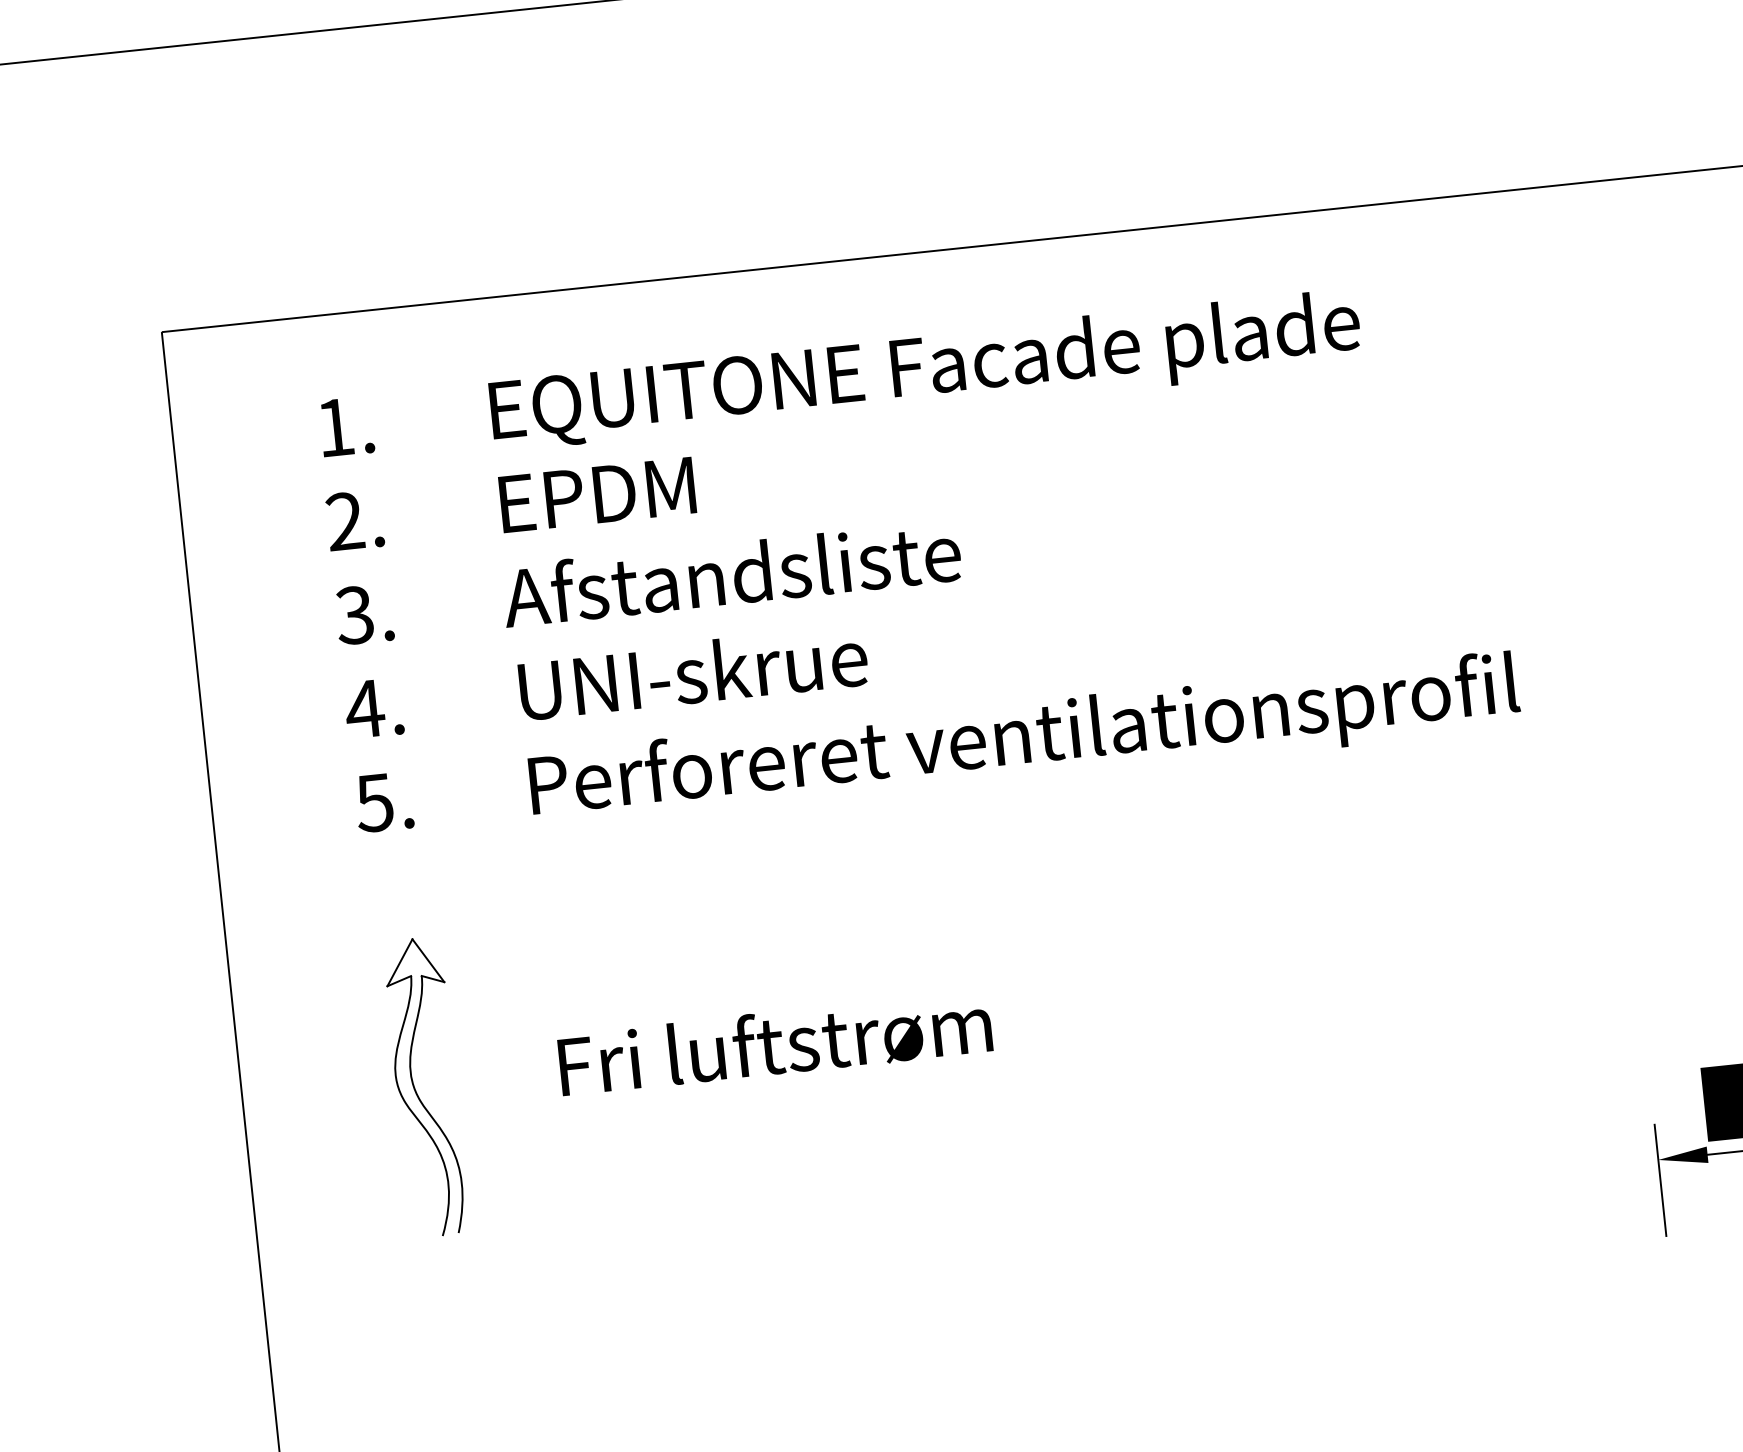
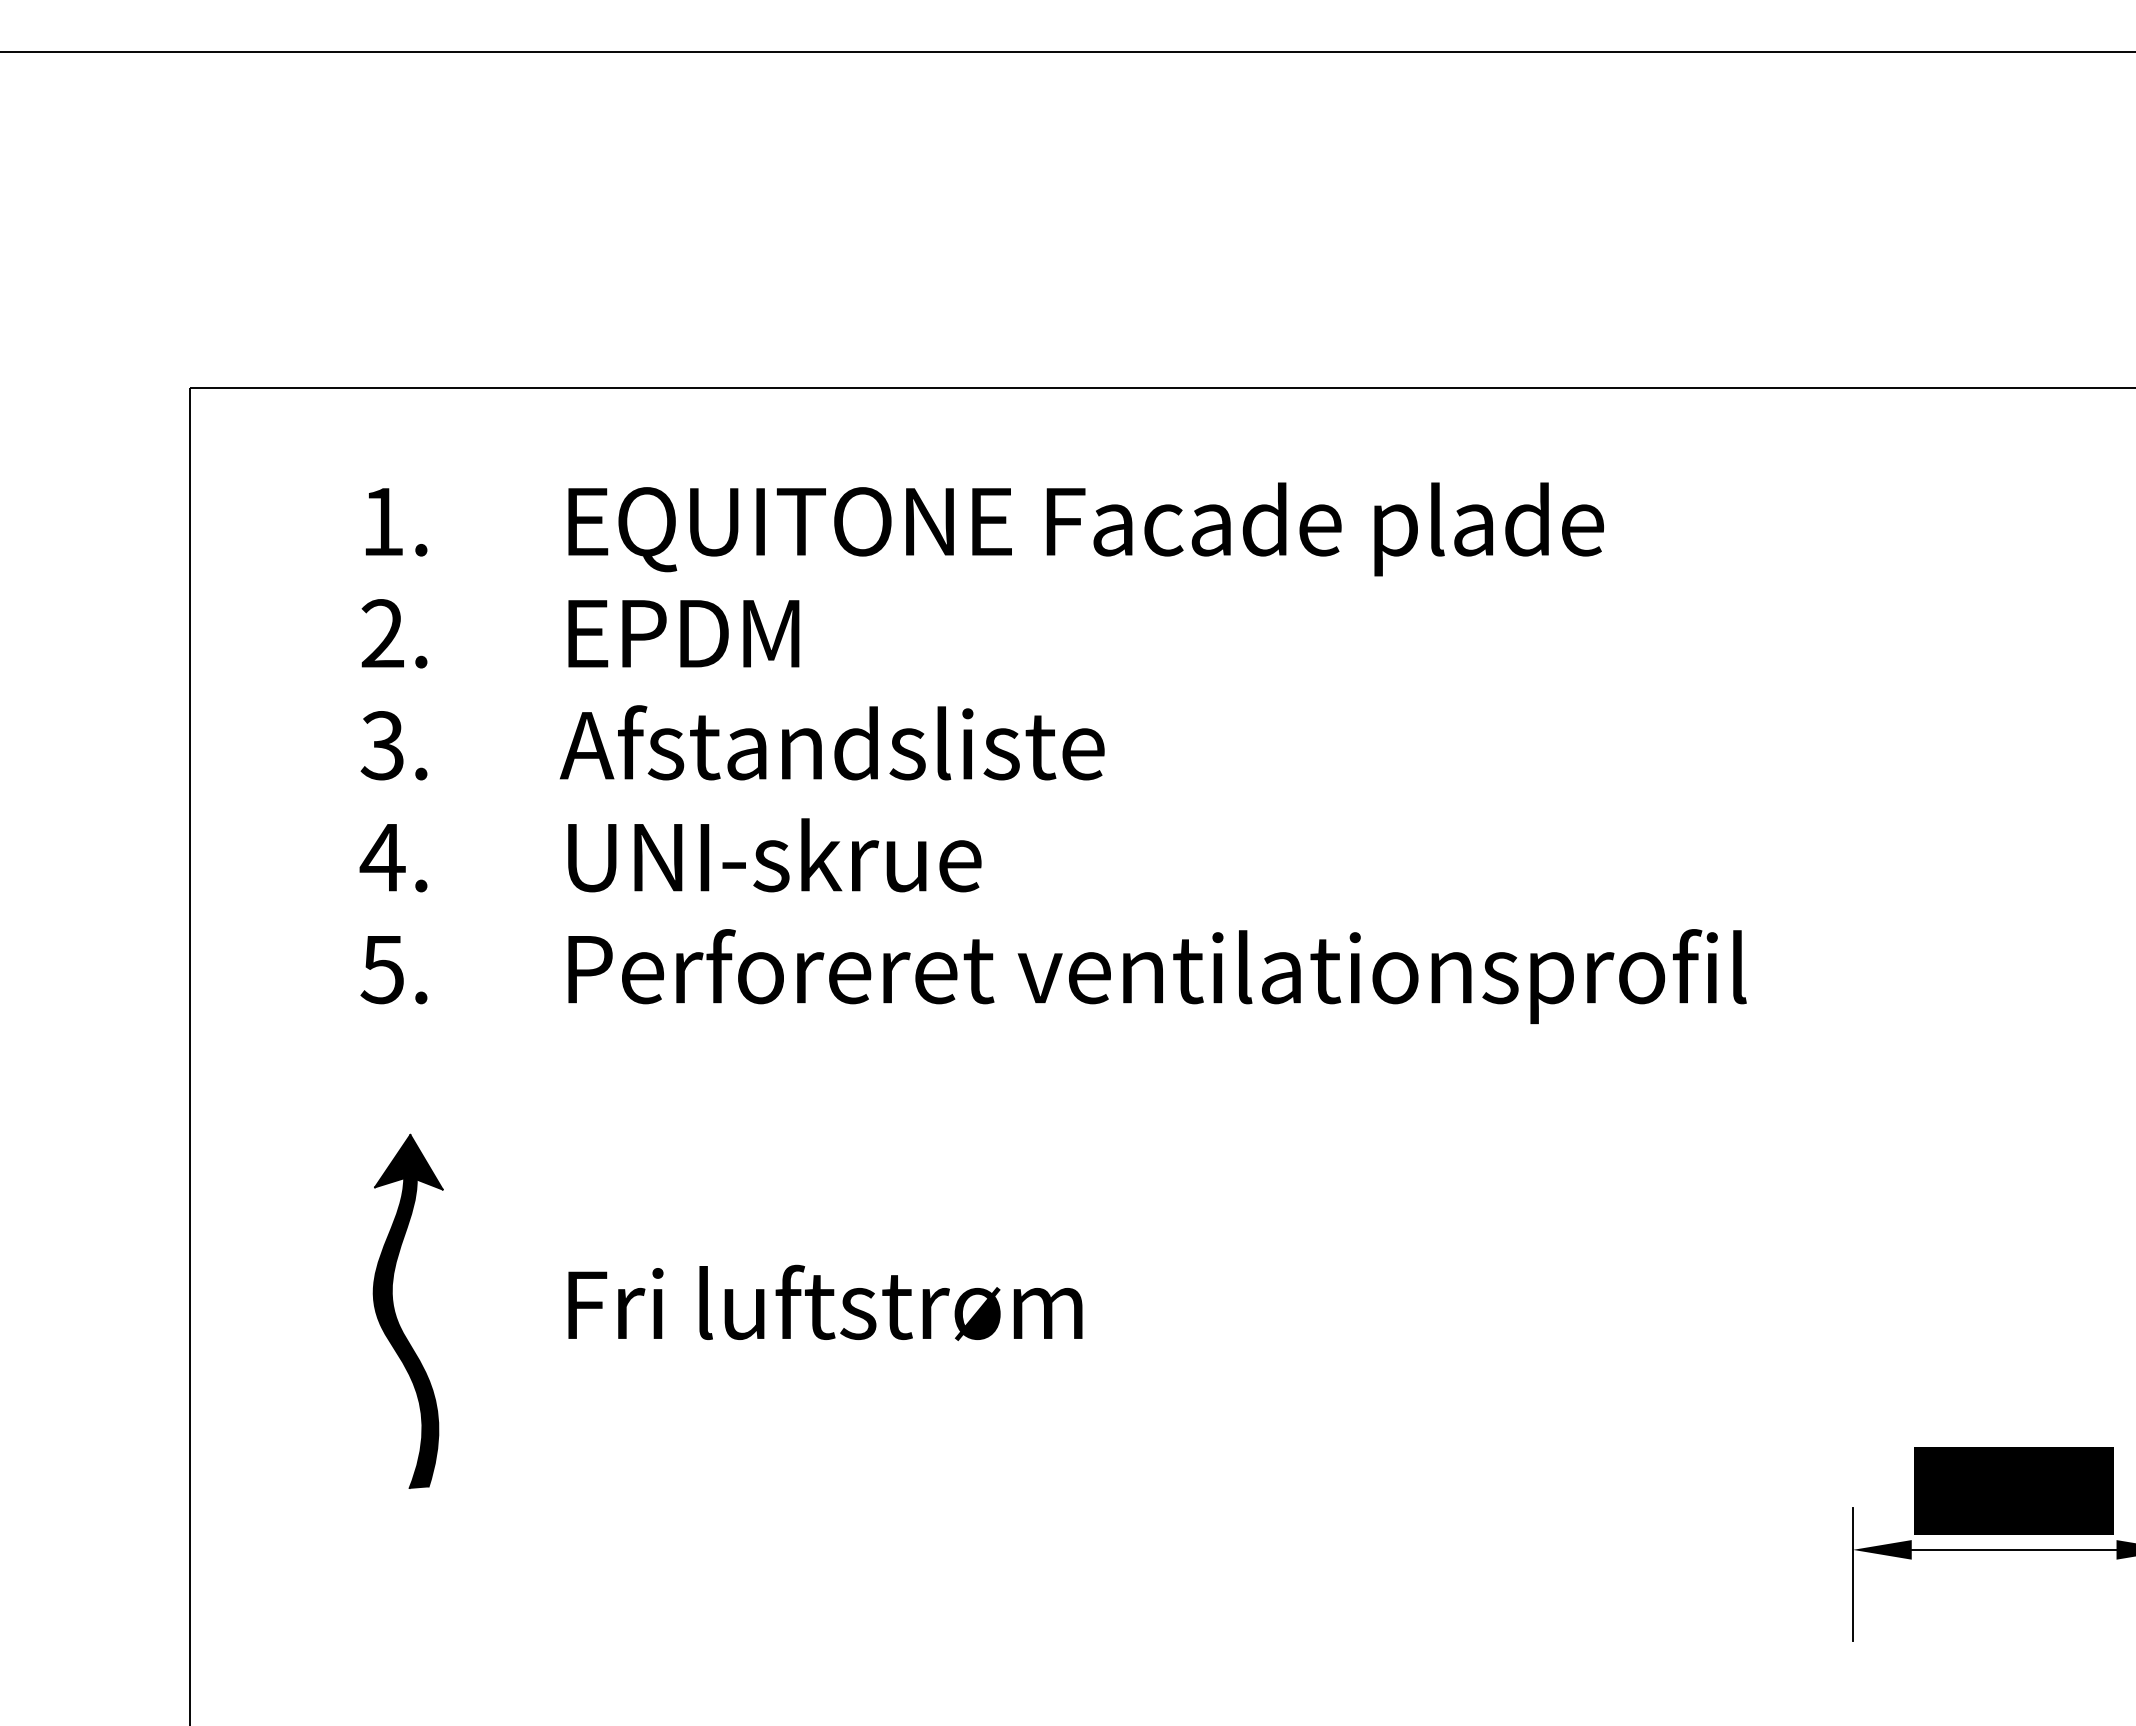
fill: (425, 1087) -> (407, 1311), added

